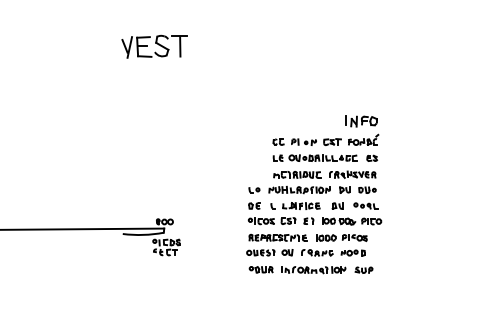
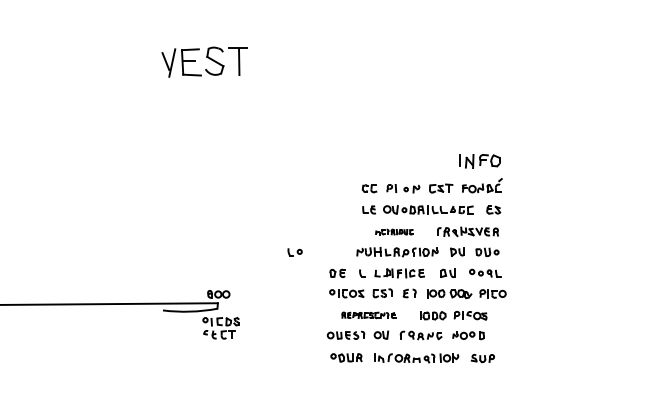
part: (297, 174) -> (394, 231), size x0.6
part: (254, 190) -> (295, 252), moved
part: (277, 237) -> (368, 315), size x0.7

